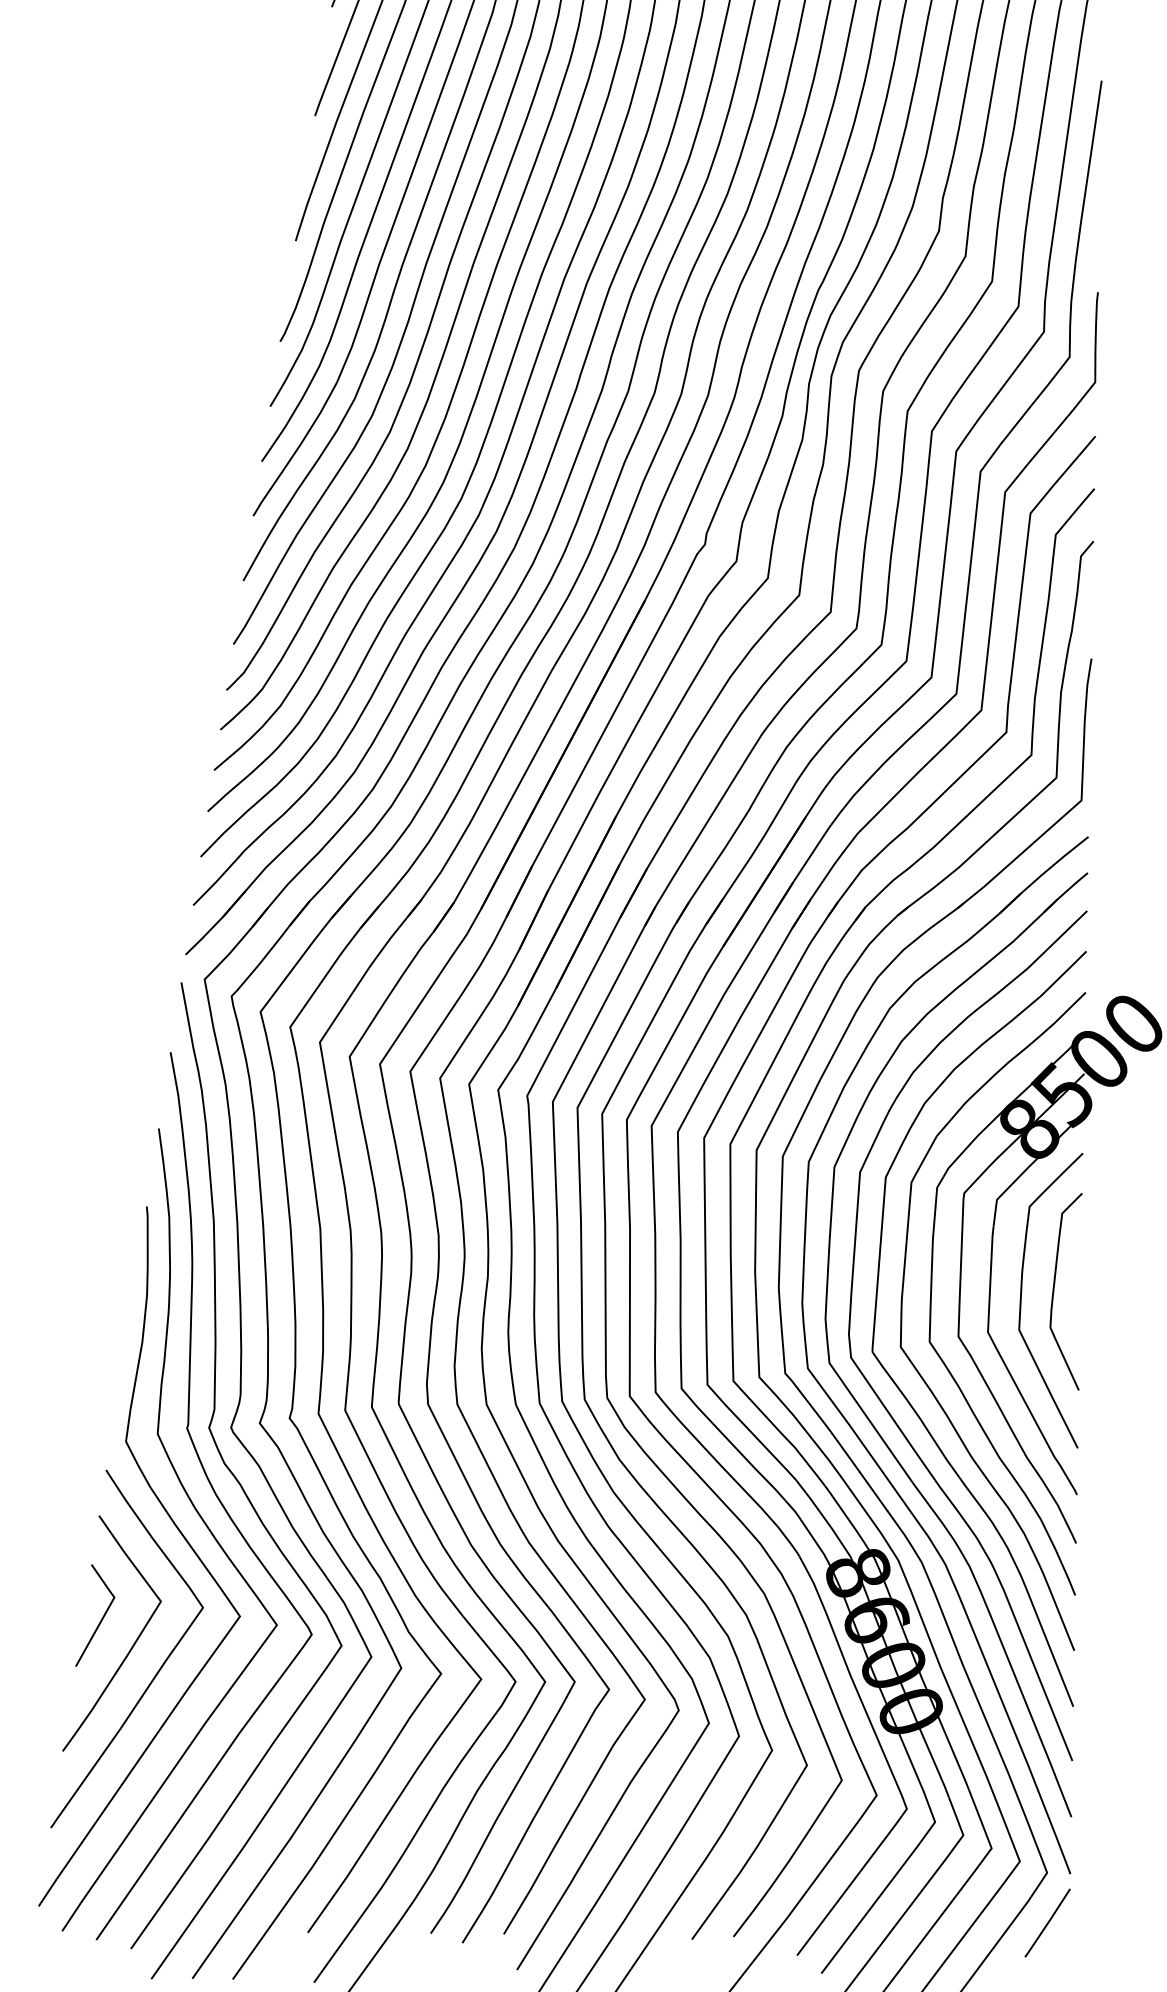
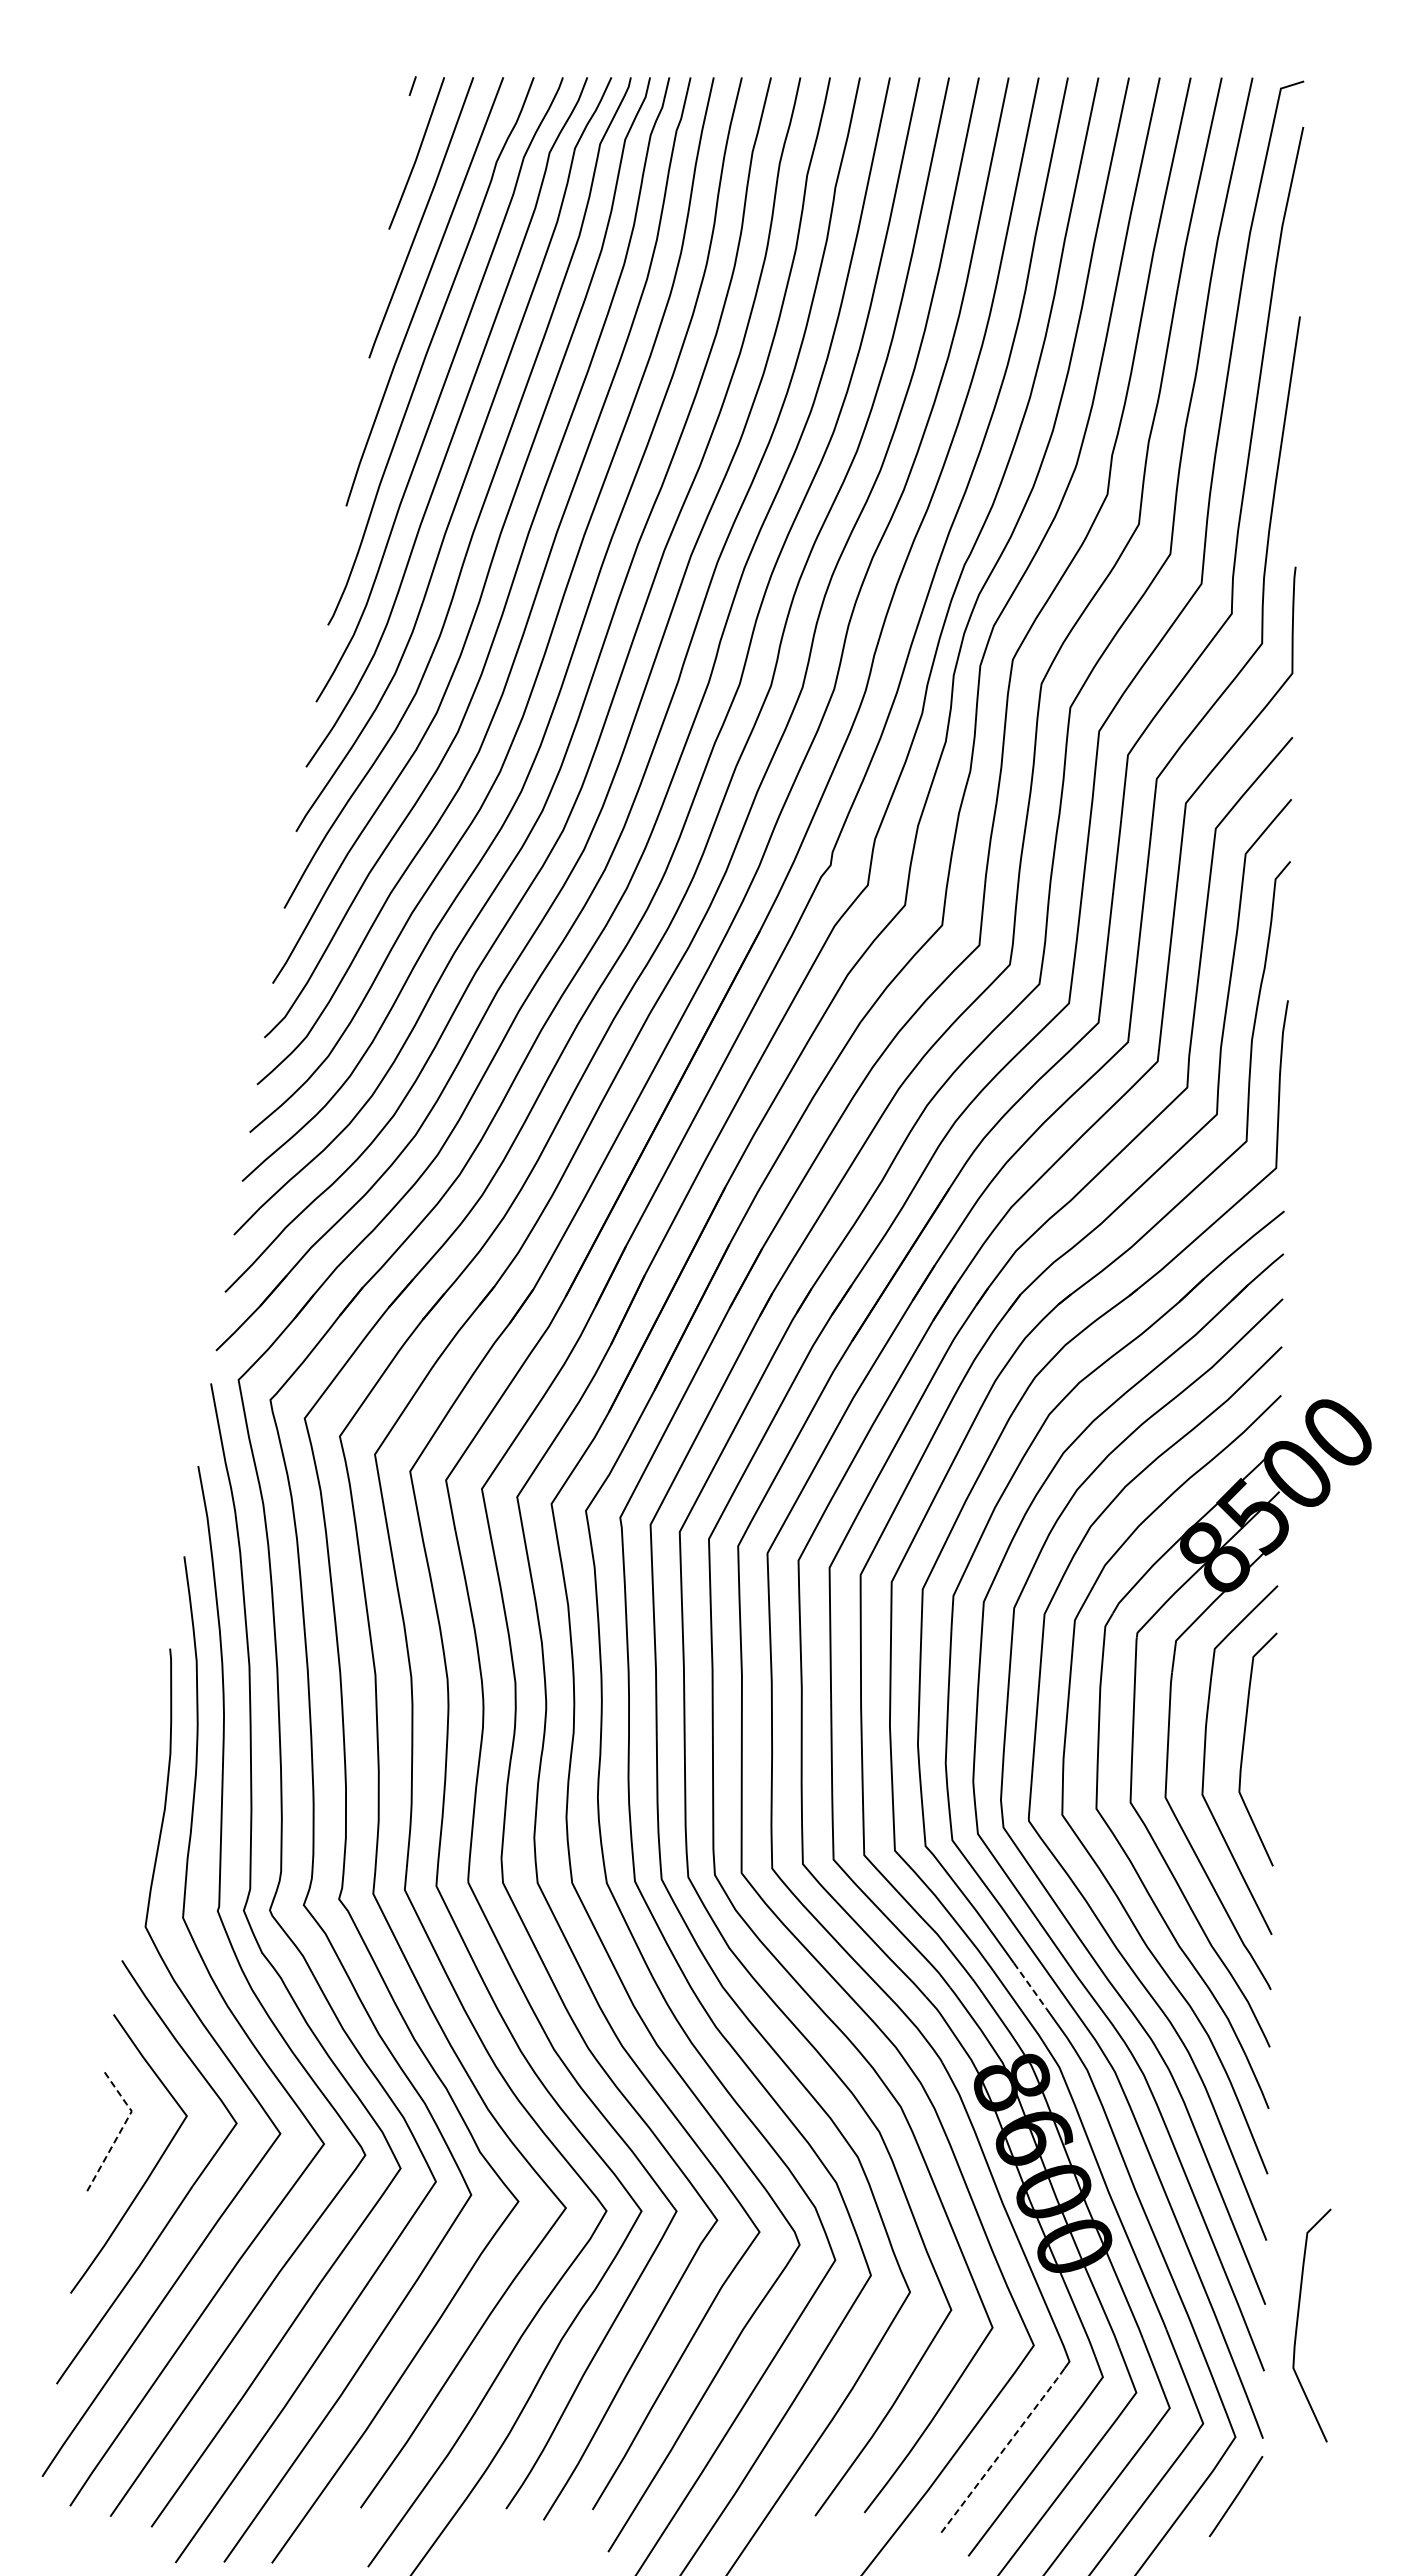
line: (873, 1491) -> (1030, 1985), solid -> dashed
line: (105, 1613) -> (121, 2130), solid -> dashed
curve: (1100, 1775) -> (1298, 2321), added
line: (850, 1884) -> (1002, 2451), solid -> dashed

